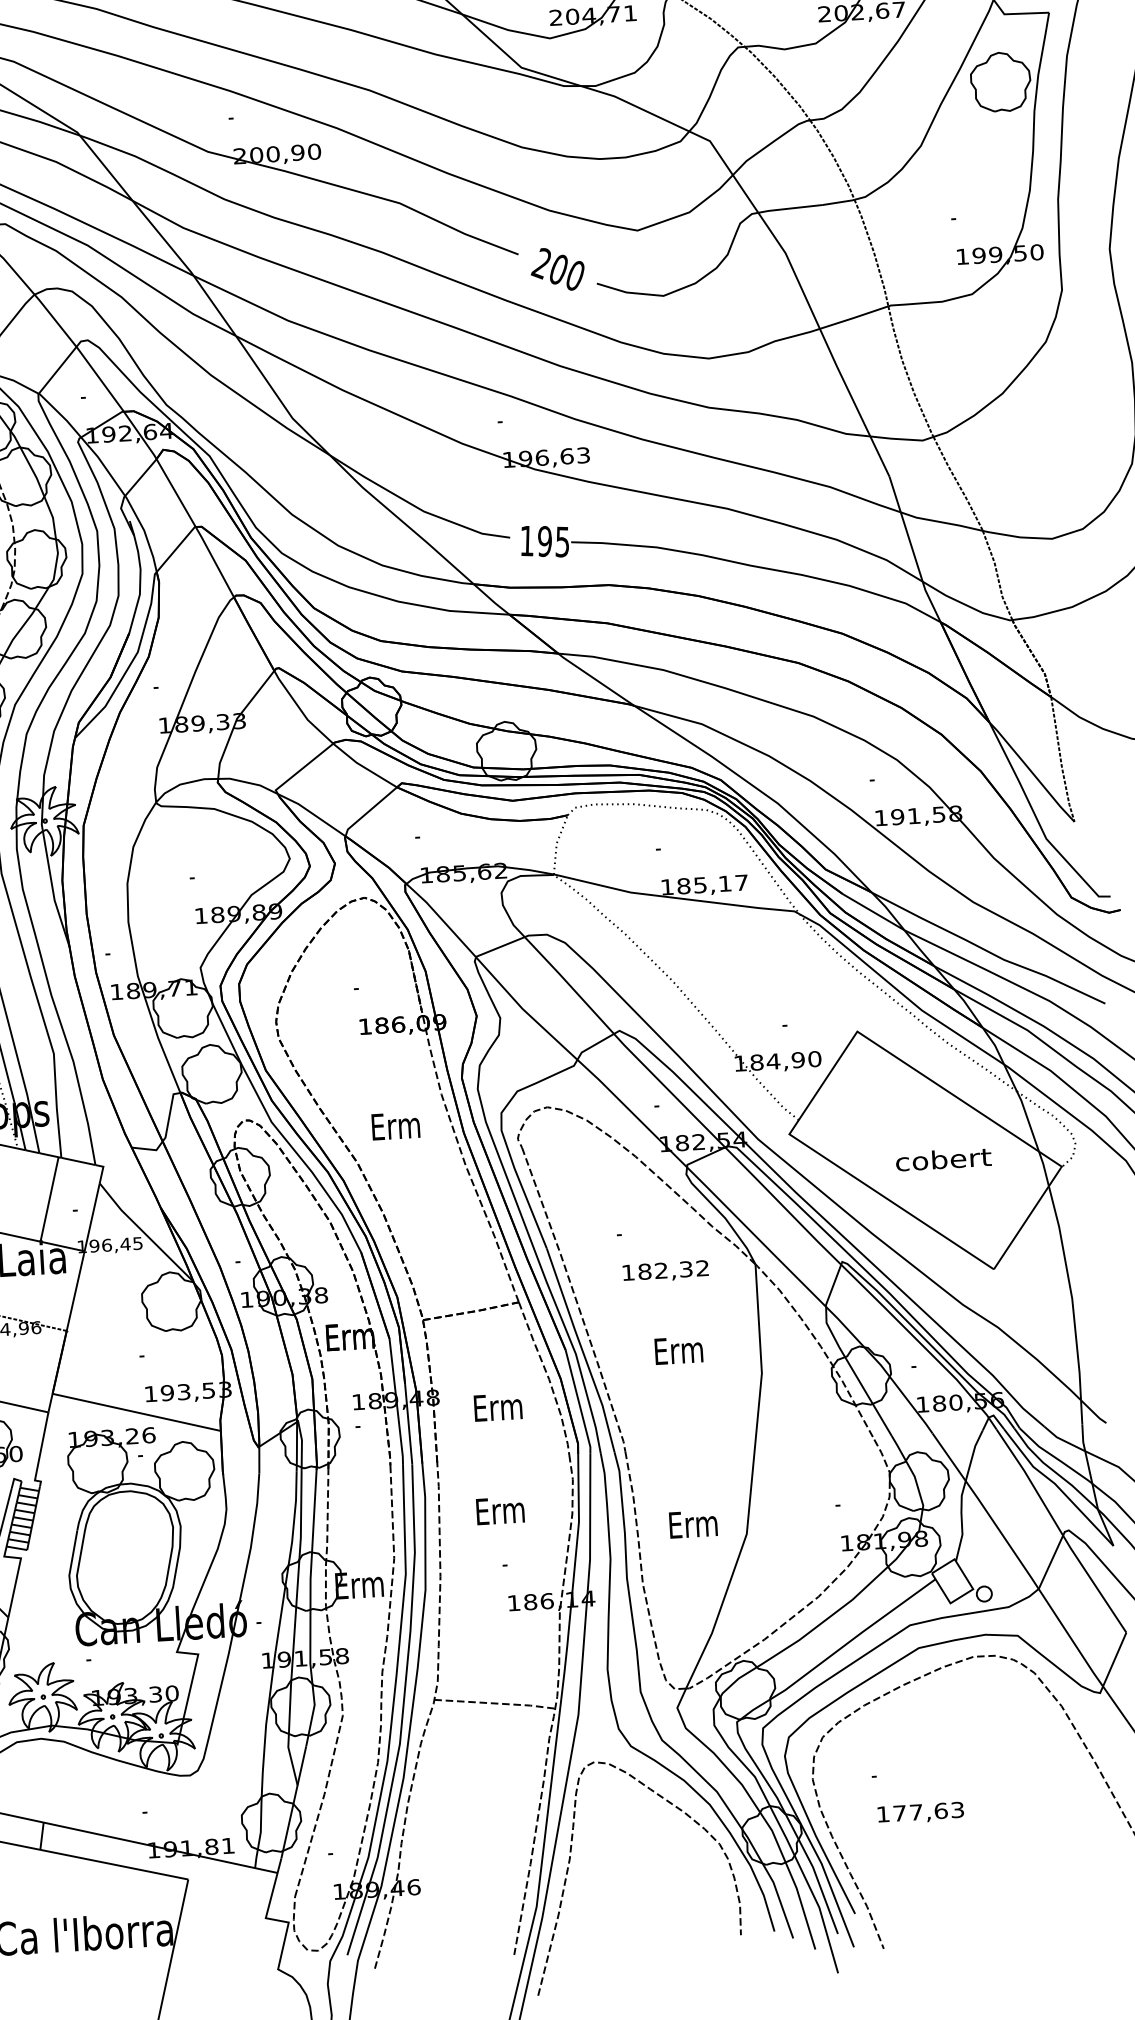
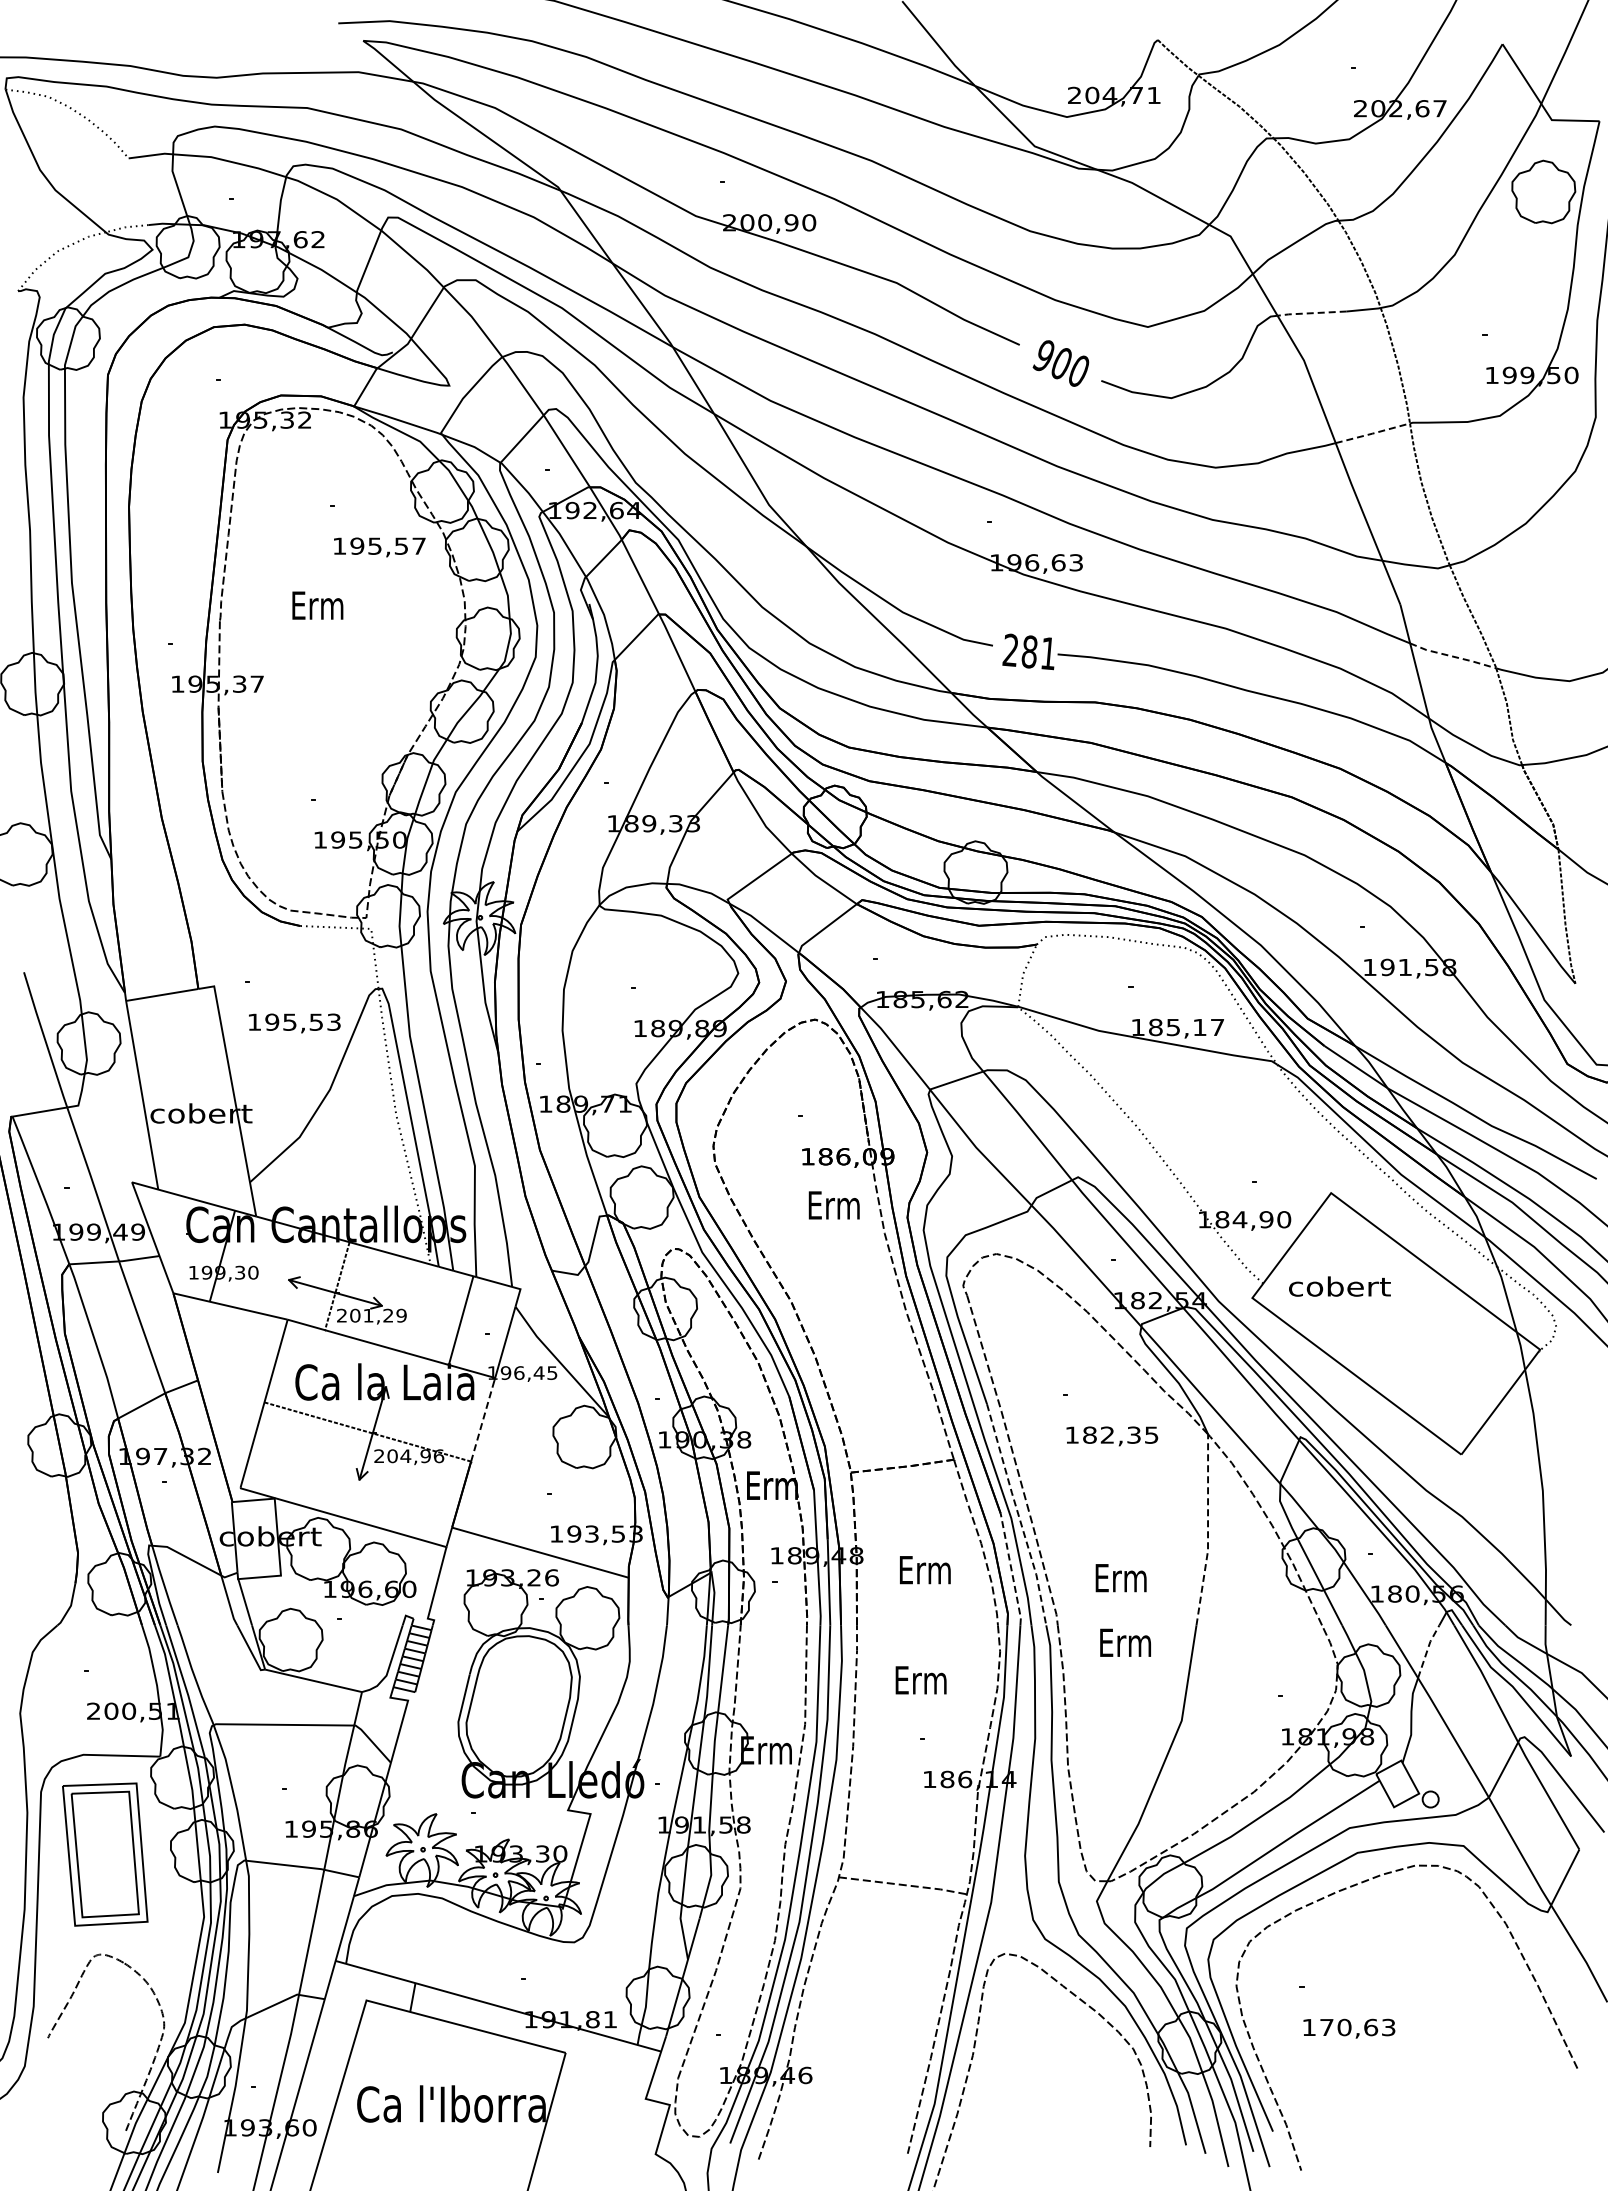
line: (789, 208) -> (1310, 313), solid -> dashed
text: (540, 264) -> (1042, 356), 200 -> 900
line: (854, 317) -> (1373, 433), solid -> dashed
line: (942, 522) -> (1453, 656), solid -> dashed
text: (543, 541) -> (1028, 651), 195 -> 281
text: (395, 1126) -> (833, 1205), moved
text: (943, 1159) -> (1339, 1286), moved
text: (702, 1267) -> (1151, 1434), 182,32 -> 182,35
line: (75, 1292) -> (482, 1421), solid -> dashed
line: (582, 1350) -> (1018, 1514), solid -> dashed
text: (678, 1350) -> (1120, 1578), moved
line: (761, 1354) -> (1208, 1530), solid -> dashed
line: (578, 1402) -> (1011, 1570), solid -> dashed
line: (973, 1453) -> (1427, 1649), solid -> dashed
text: (693, 1523) -> (1125, 1642), moved
text: (916, 1812) -> (1344, 2027), 177,63 -> 170,63

